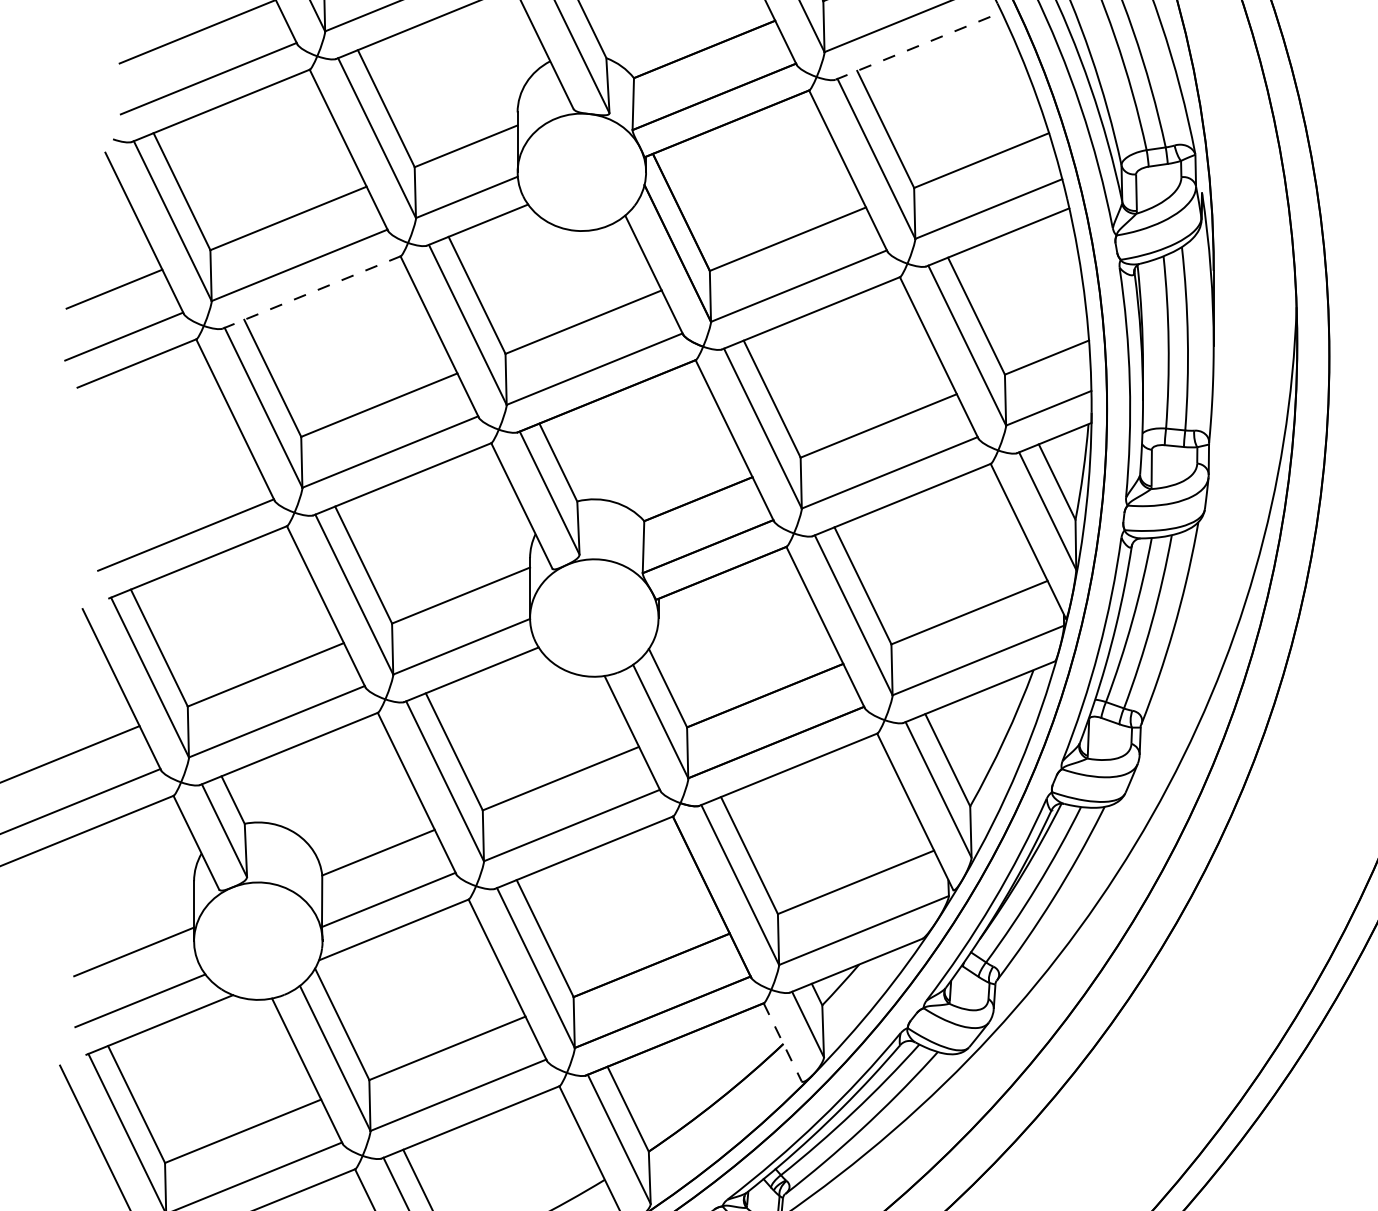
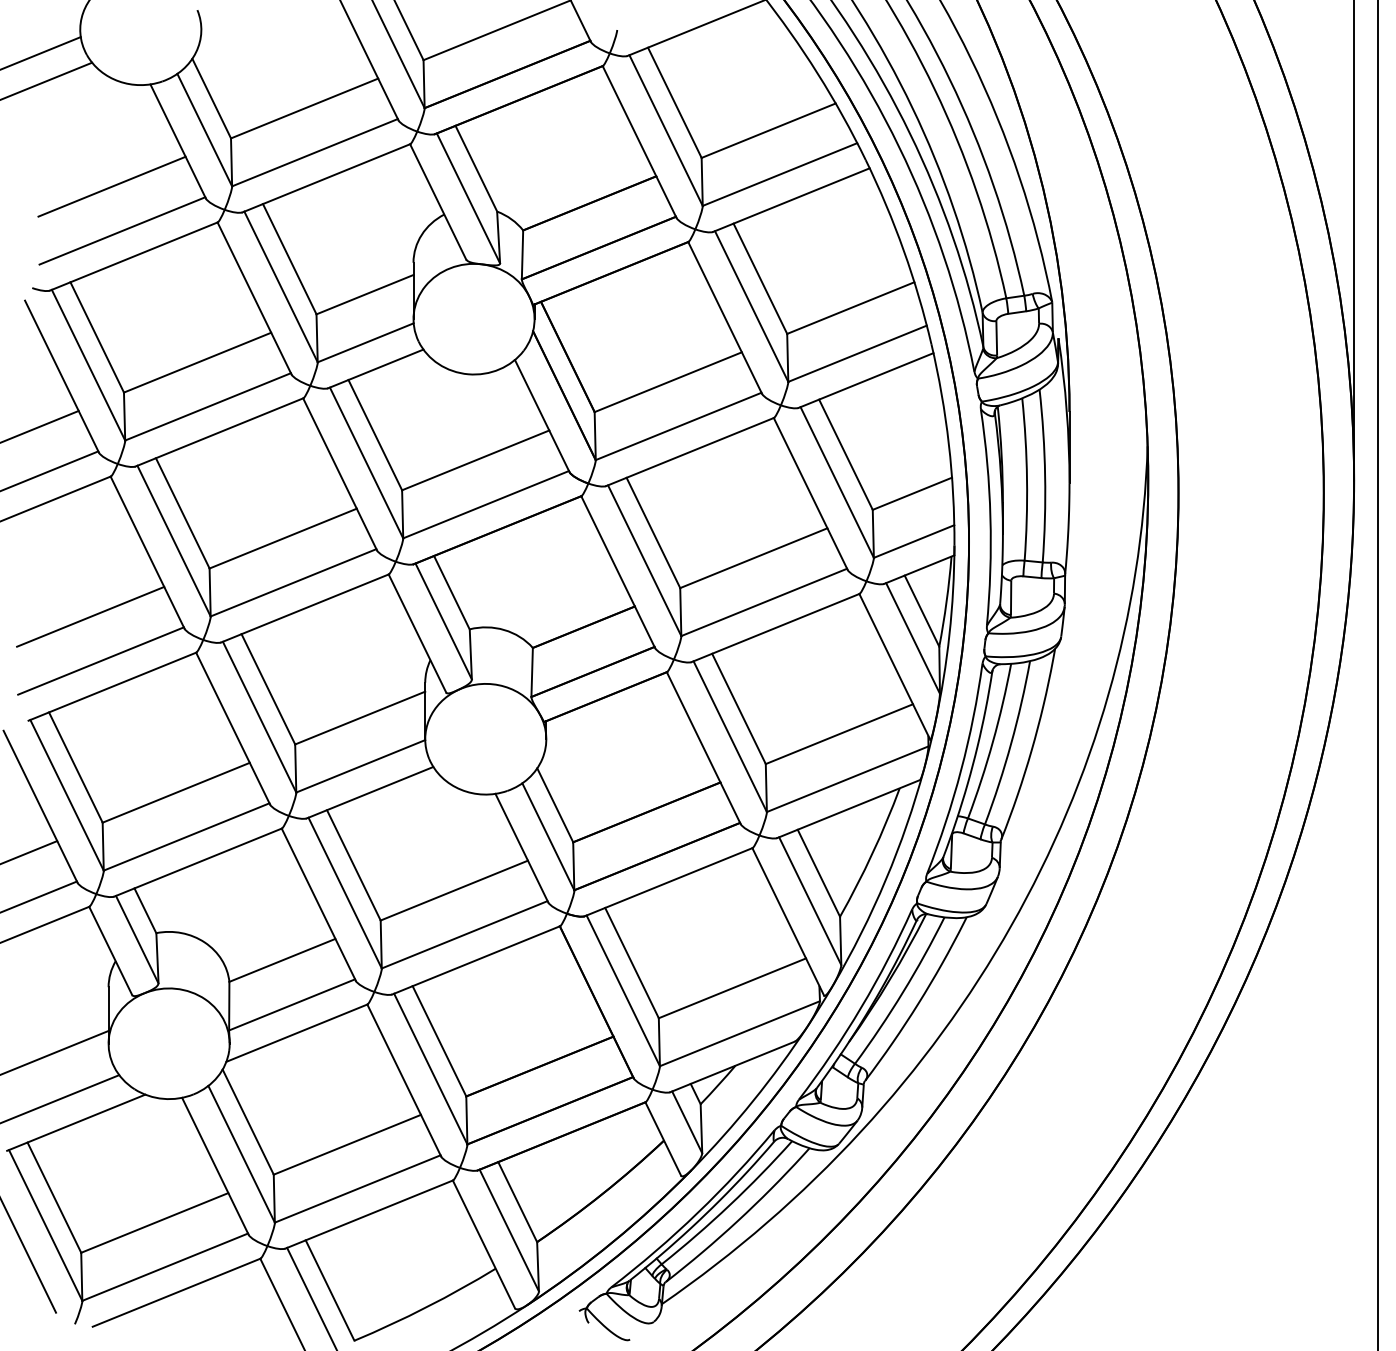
line: (918, 45) -> (791, 199), dashed -> solid
line: (311, 292) -> (219, 432), dashed -> solid
line: (174, 487) -> (90, 616), added
line: (782, 1042) -> (663, 1139), dashed -> solid

